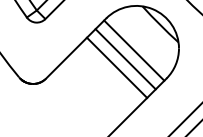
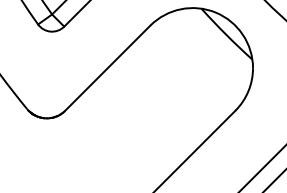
line: (134, 50) -> (189, 70), removed
line: (125, 58) -> (177, 82), removed
line: (117, 67) -> (165, 95), removed

